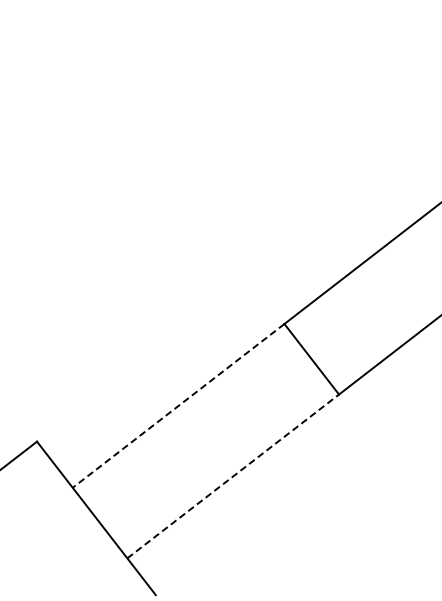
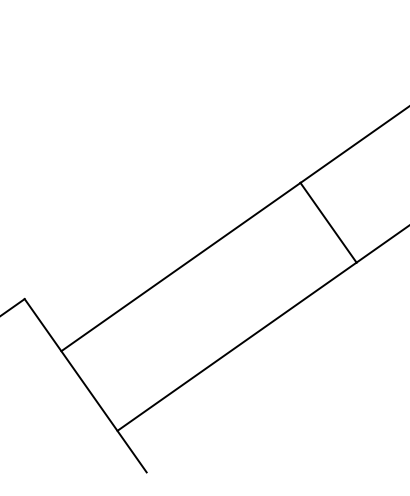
line: (178, 405) -> (180, 266), dashed -> solid
line: (233, 476) -> (237, 346), dashed -> solid

